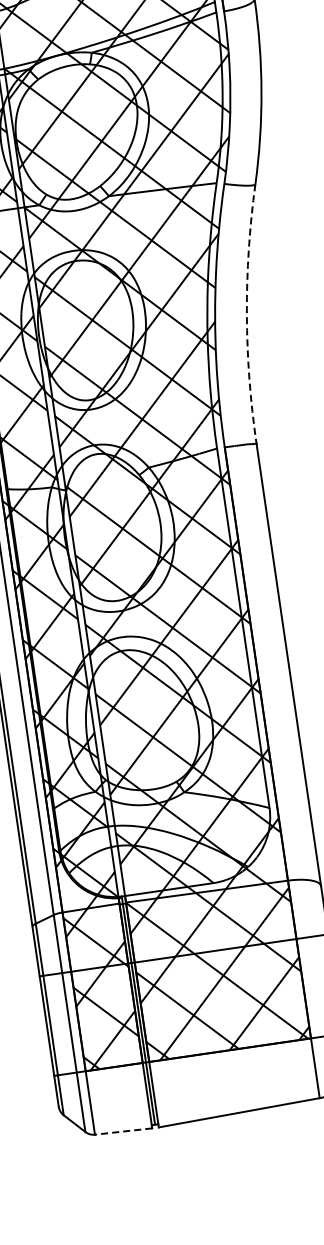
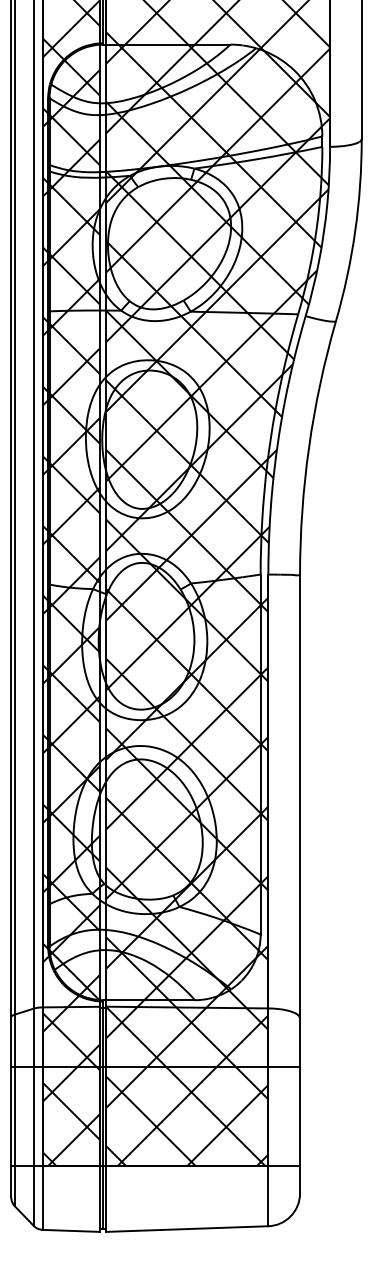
arc: (247, 314) -> (309, 447), dashed -> solid
line: (123, 1131) -> (71, 1230), dashed -> solid

